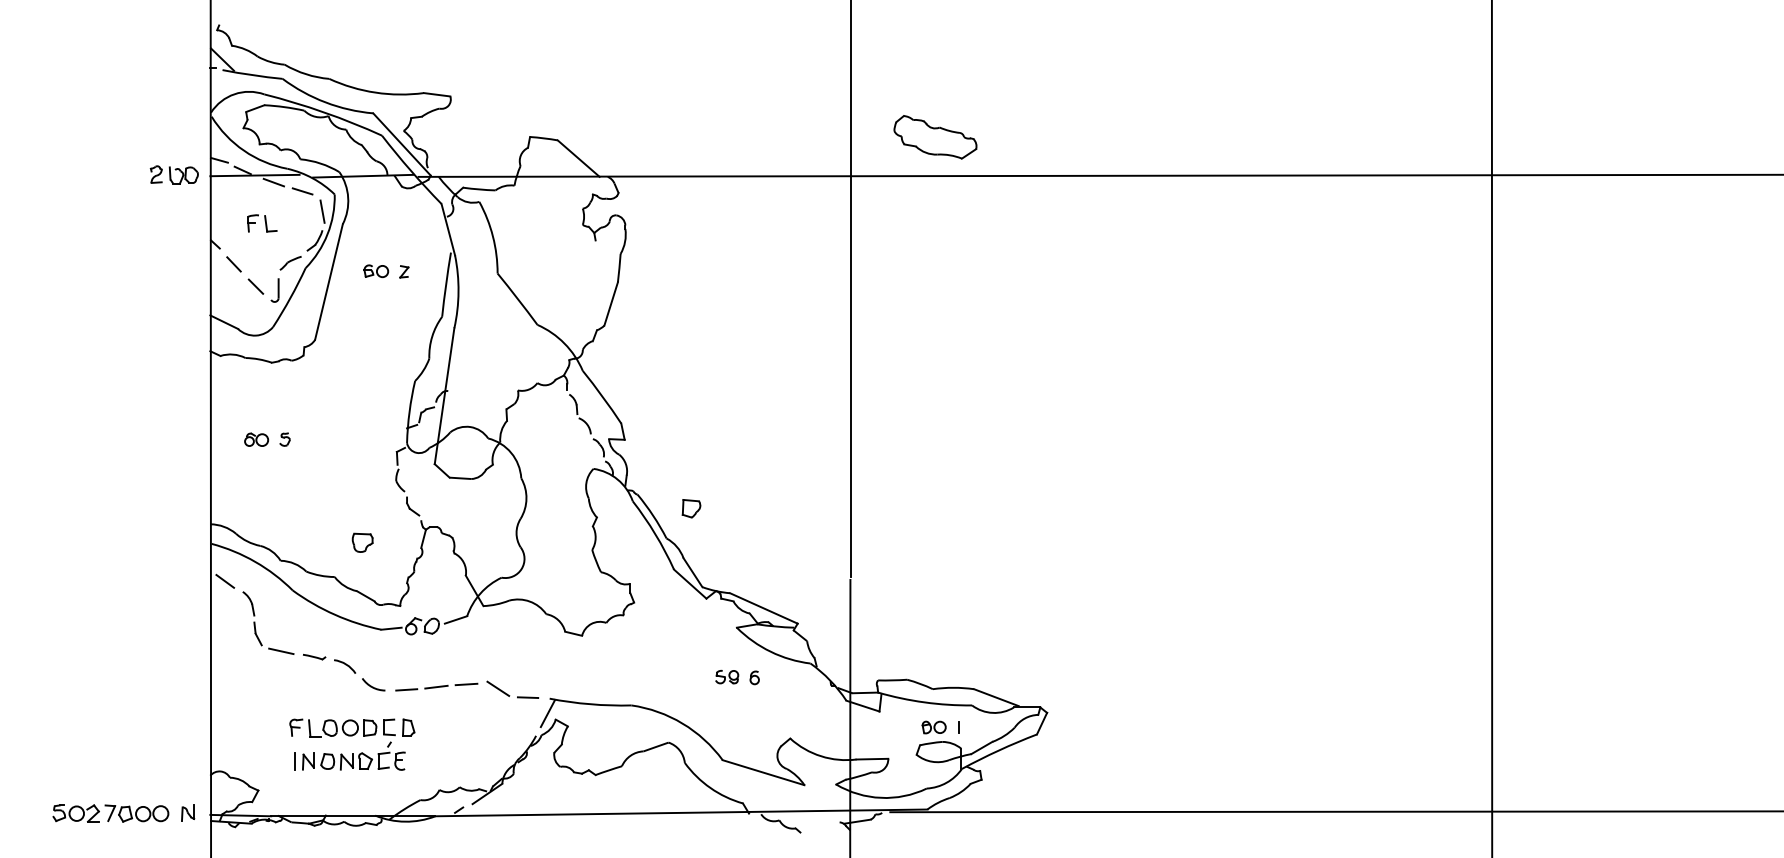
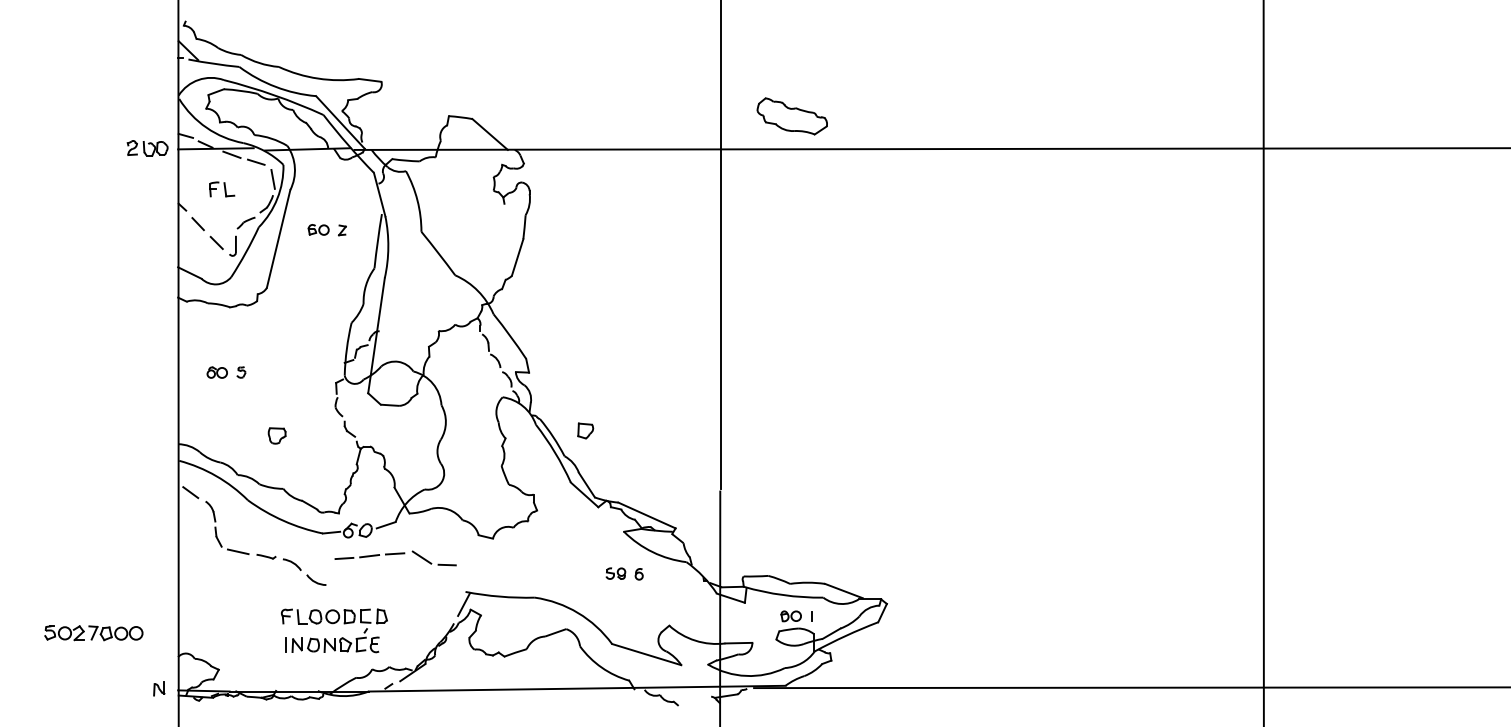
part: (361, 542) -> (276, 435), moved
part: (466, 689) -> (395, 558), moved
part: (351, 744) -> (333, 630), moved
part: (110, 813) -> (93, 633), moved

